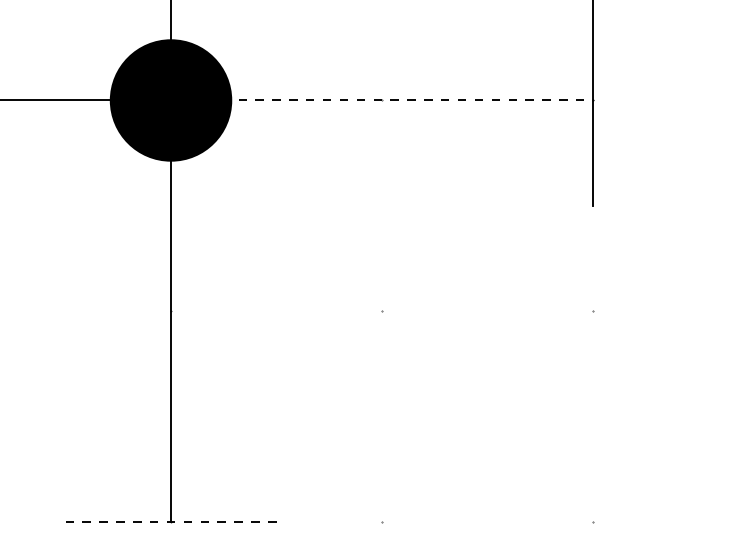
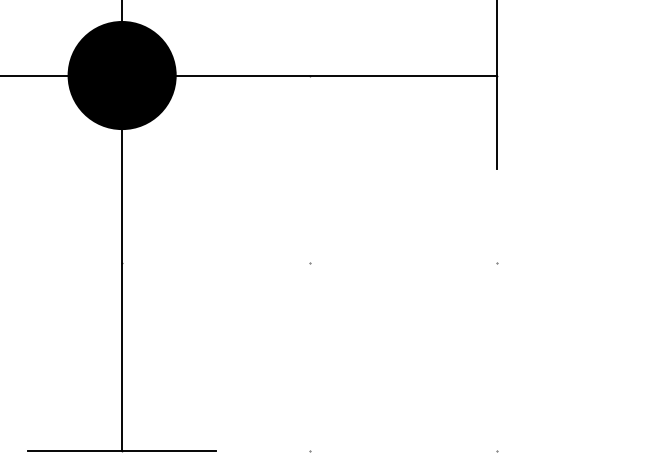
line: (381, 100) -> (309, 75), dashed -> solid
line: (171, 522) -> (122, 450), dashed -> solid

